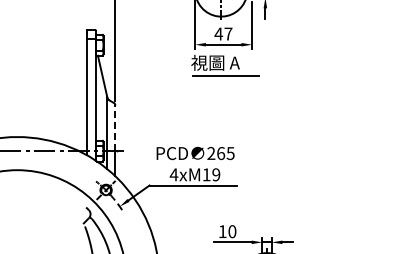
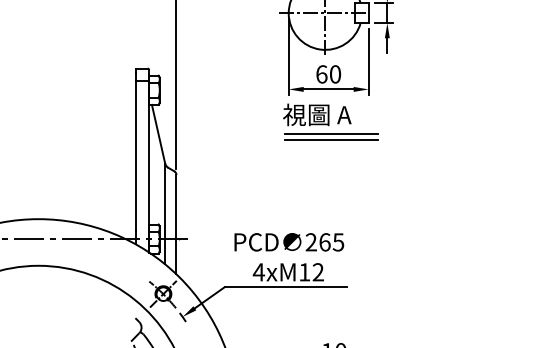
text: (223, 33) -> (328, 73), 47 -> 60
line: (225, 80) -> (331, 139), added
line: (115, 128) -> (176, 207), dashed -> solid
text: (216, 175) -> (318, 273), 4xM19 -> 4xM12

